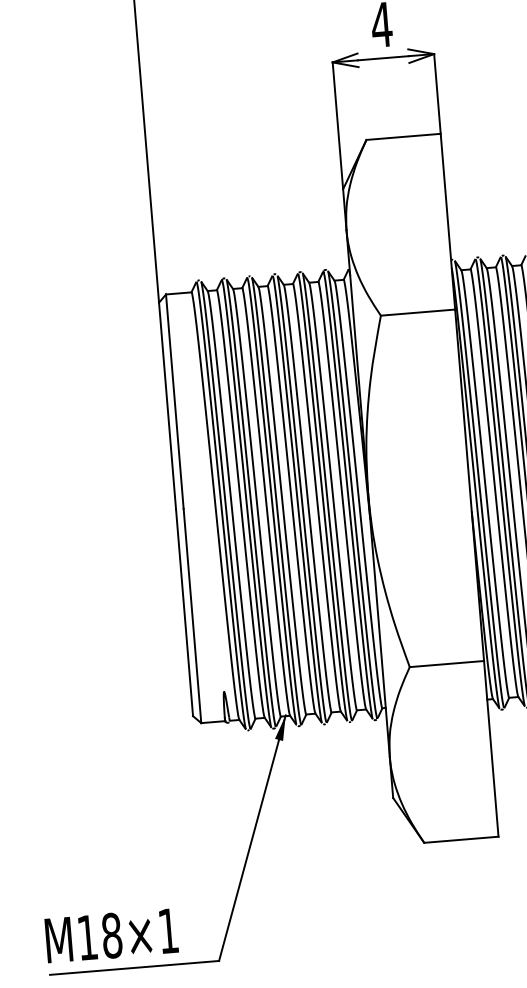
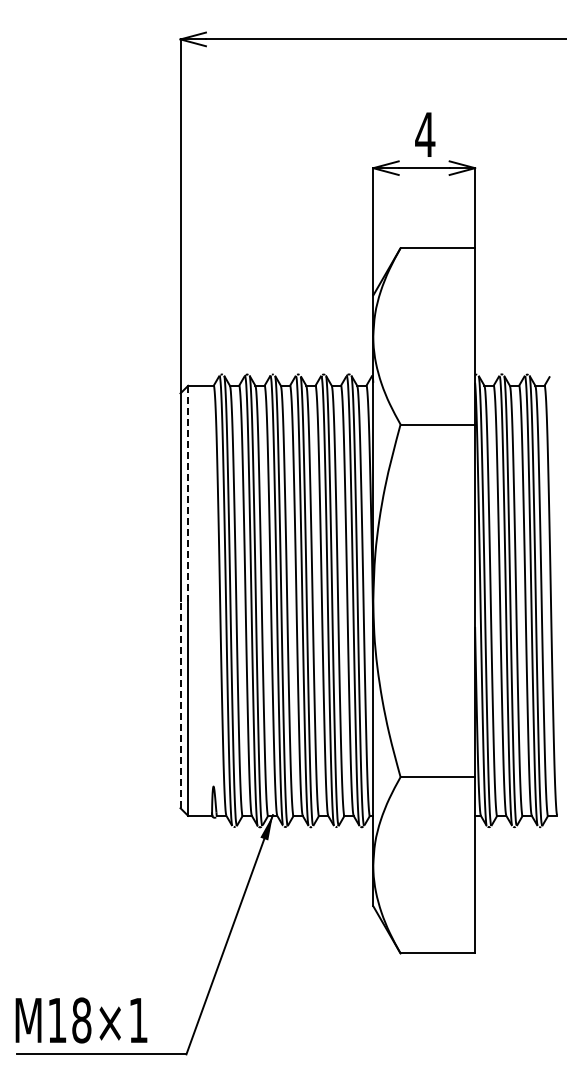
line: (175, 401) -> (188, 493), solid -> dashed
line: (184, 612) -> (180, 704), solid -> dashed

